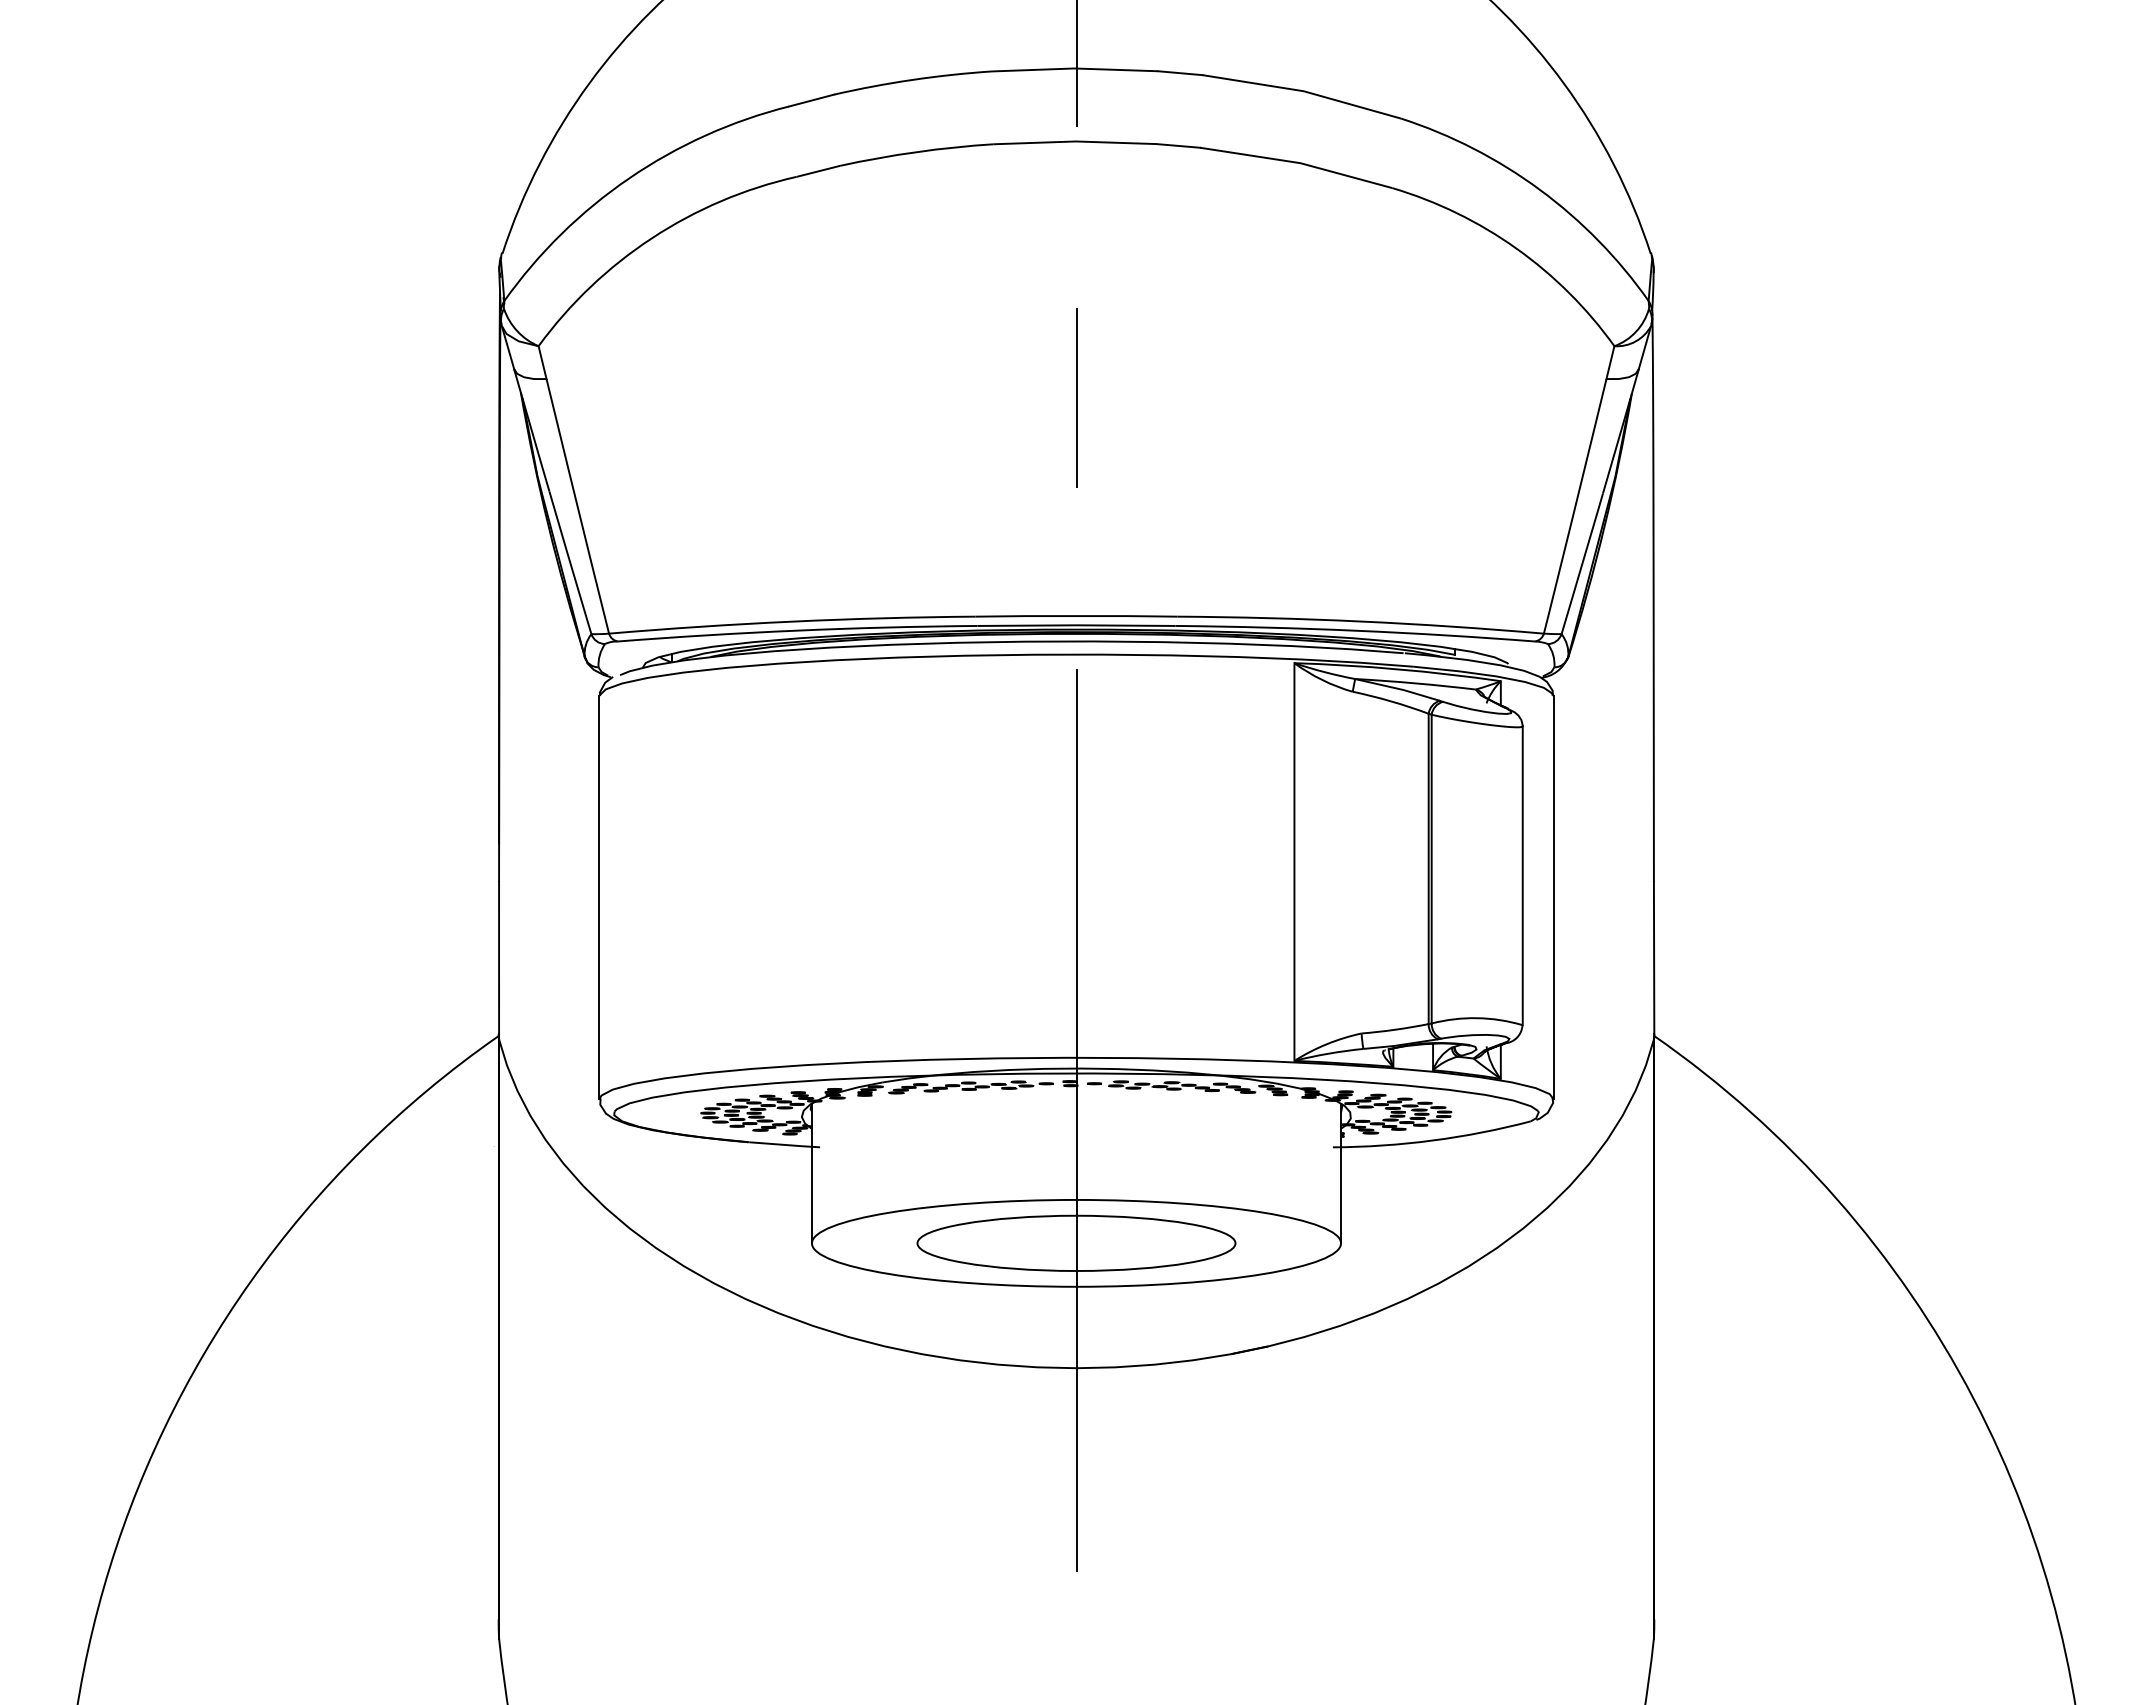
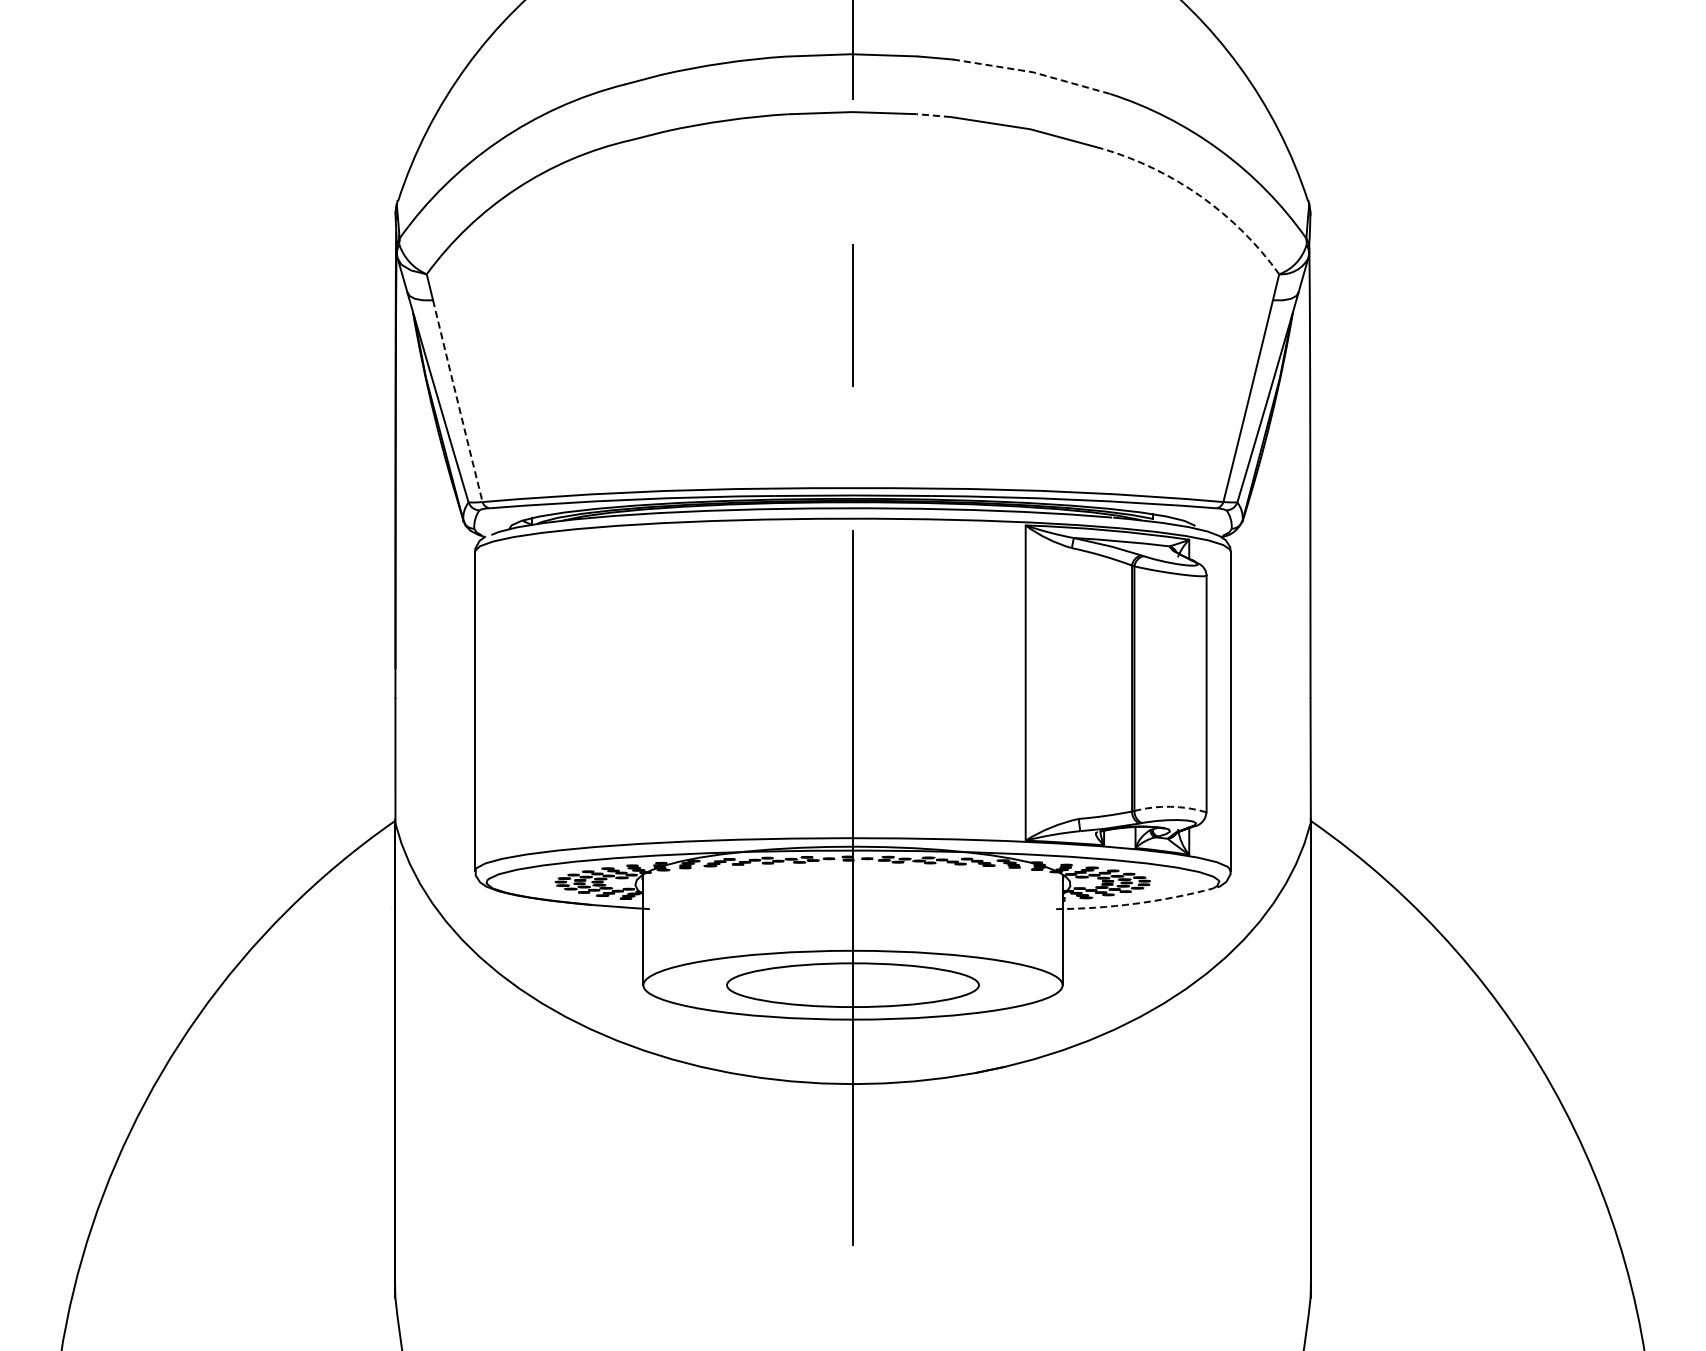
line: (1304, 91) -> (1033, 72), solid -> dashed
line: (1178, 145) -> (933, 115), solid -> dashed
arc: (1516, 248) -> (1201, 196), solid -> dashed
line: (577, 506) -> (457, 401), solid -> dashed
arc: (1477, 1017) -> (1170, 806), solid -> dashed
arc: (1433, 1140) -> (1135, 903), solid -> dashed

